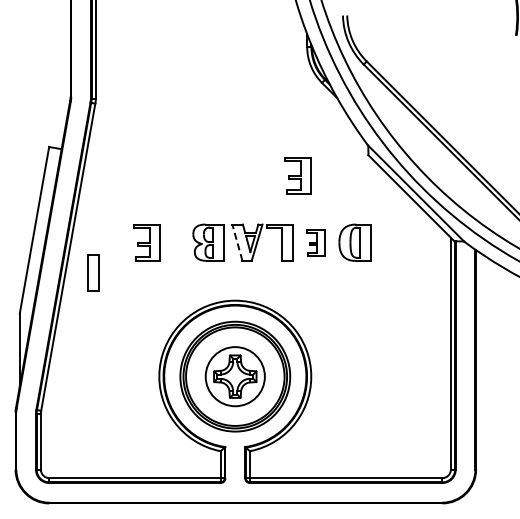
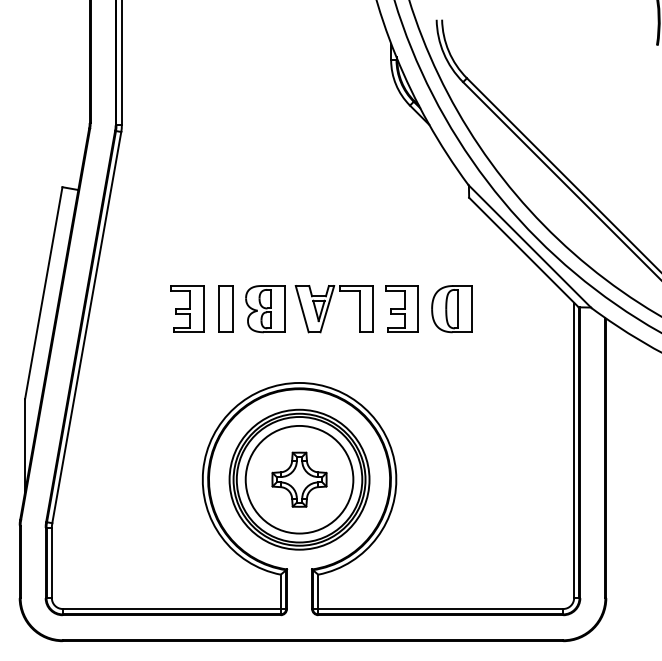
part: (297, 175) -> (378, 223), removed
line: (237, 242) -> (302, 308), dashed -> solid
part: (315, 242) -> (401, 308), size x1.43
part: (93, 272) -> (225, 308), moved
circle: (235, 376) -> (299, 479), size x1.43

